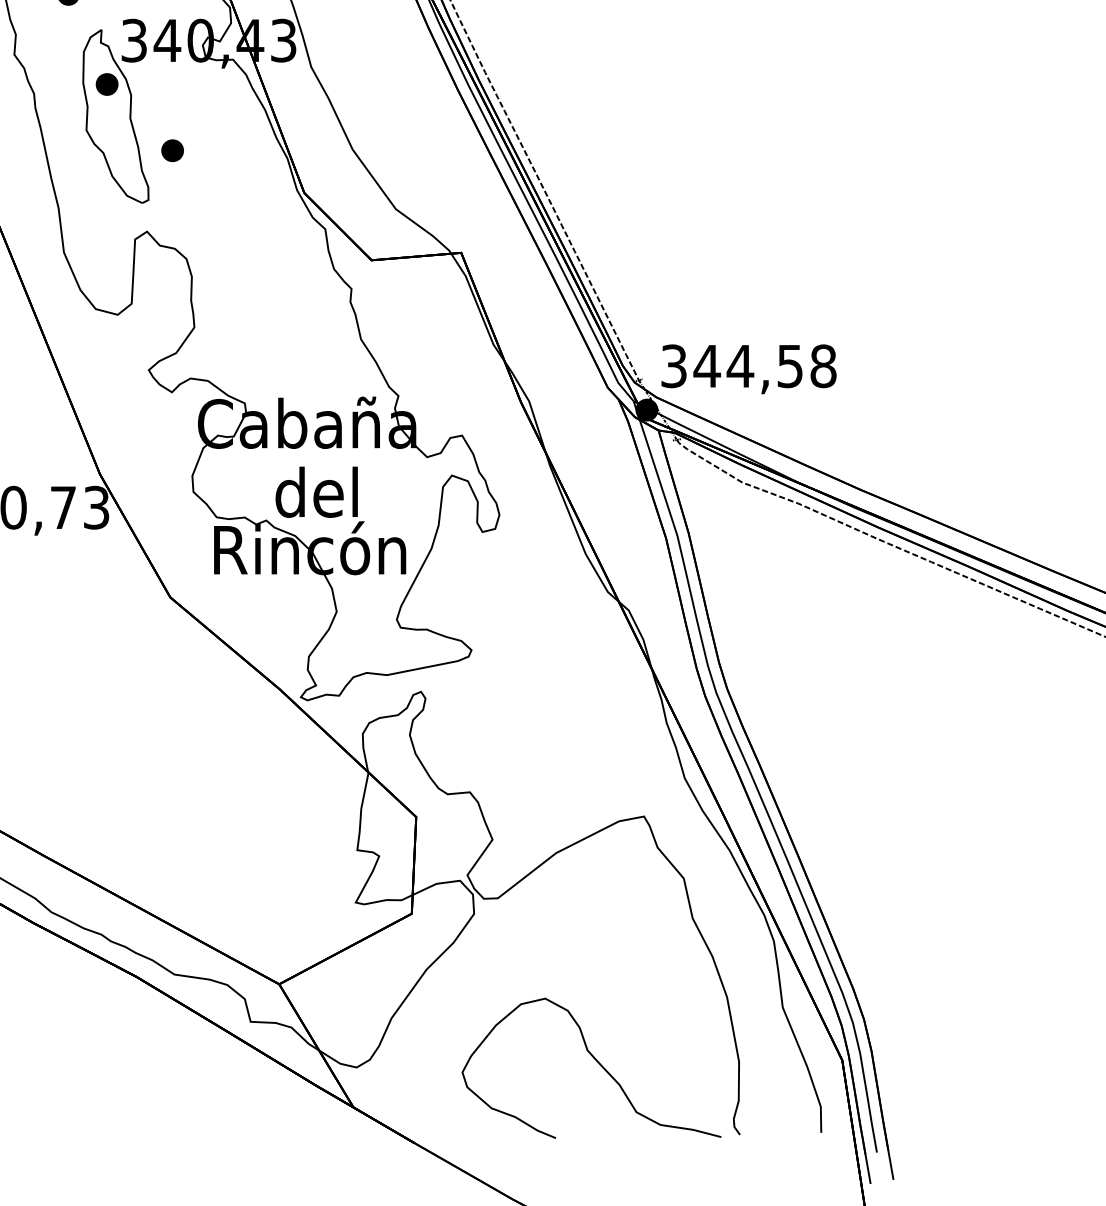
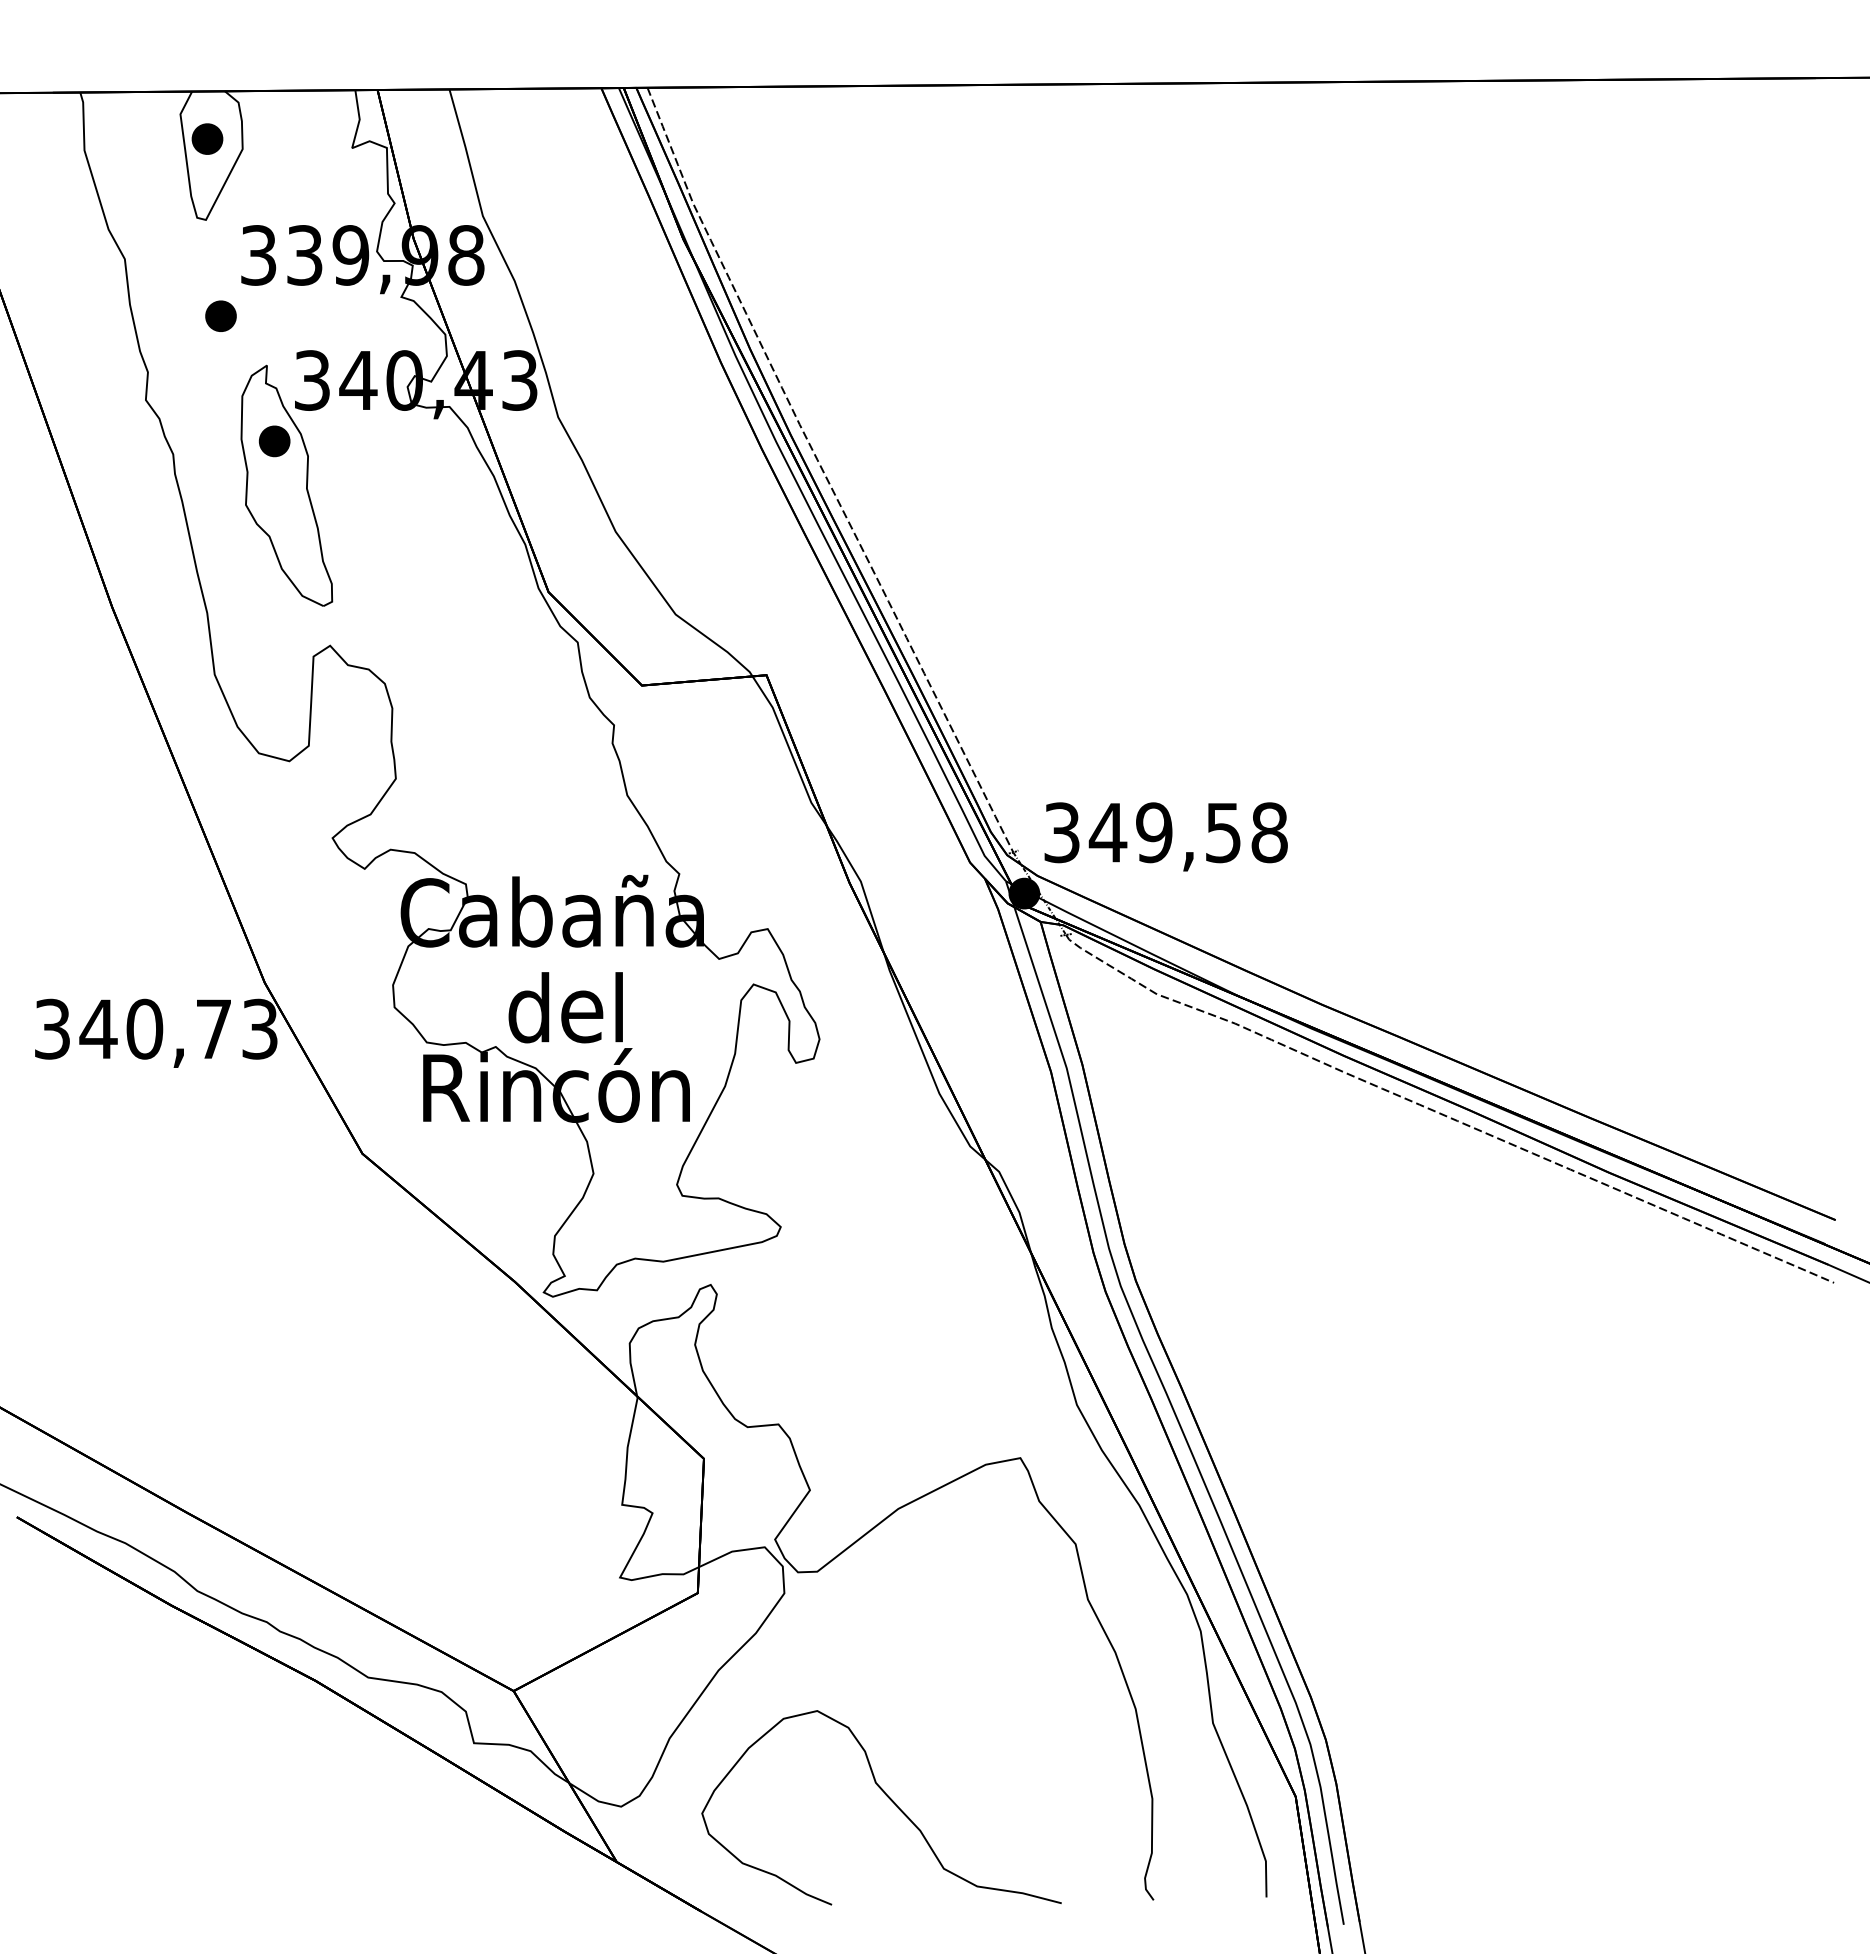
part: (172, 150) -> (365, 533), removed
text: (740, 366) -> (1154, 832), 344,58 -> 349,58
curve: (597, 1062) -> (889, 1799), moved

